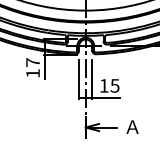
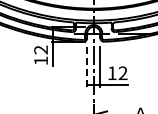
text: (32, 62) -> (40, 49), 17 -> 12
line: (79, 79) -> (87, 66), solid -> dashed
text: (114, 85) -> (122, 72), 15 -> 12

